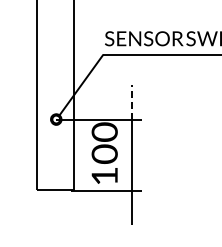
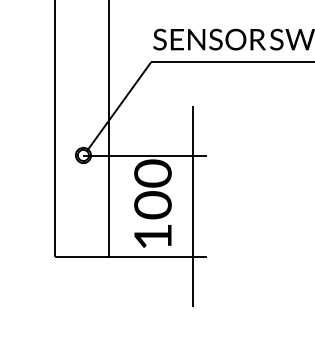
line: (132, 101) -> (192, 129), dashed -> solid

